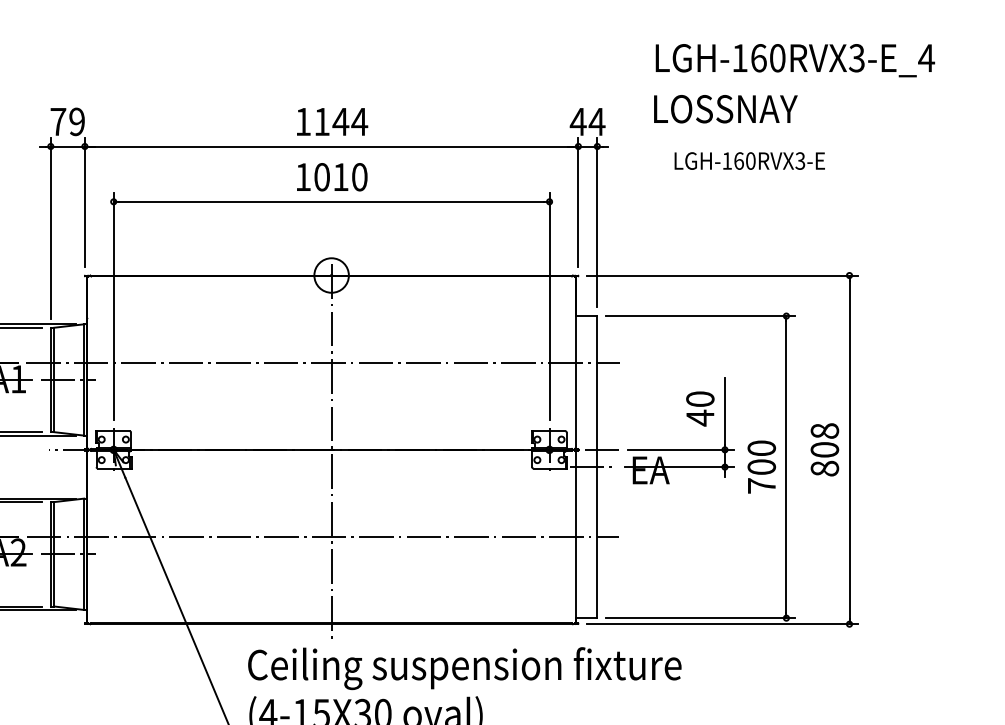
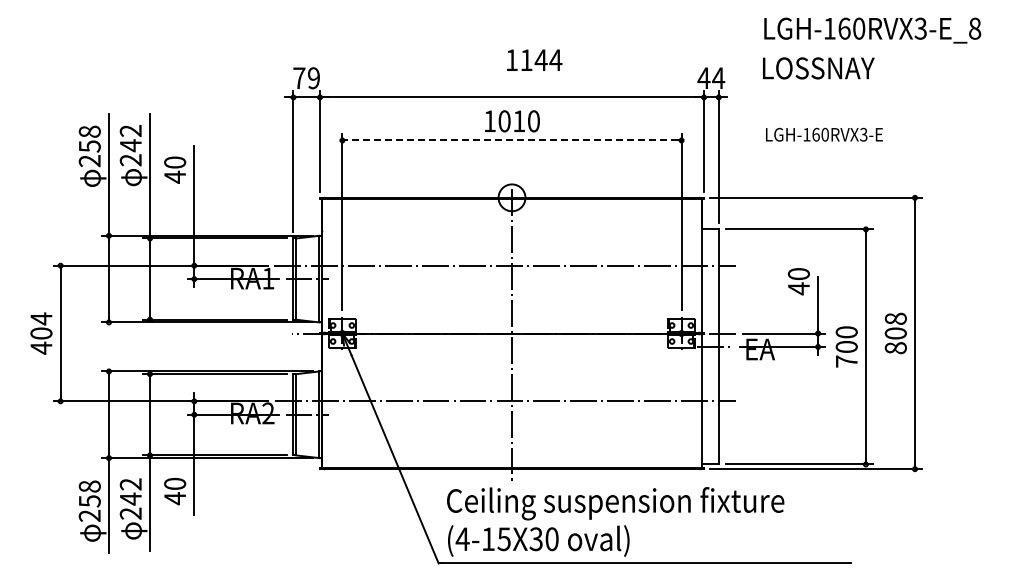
text: (925, 57) -> (974, 28), LGH-160RVX3-E_4 -> LGH-160RVX3-E_8
text: (332, 120) -> (534, 59), moved
text: (749, 160) -> (824, 134), moved
line: (332, 201) -> (512, 140), solid -> dashed
text: (699, 408) -> (798, 281), moved

